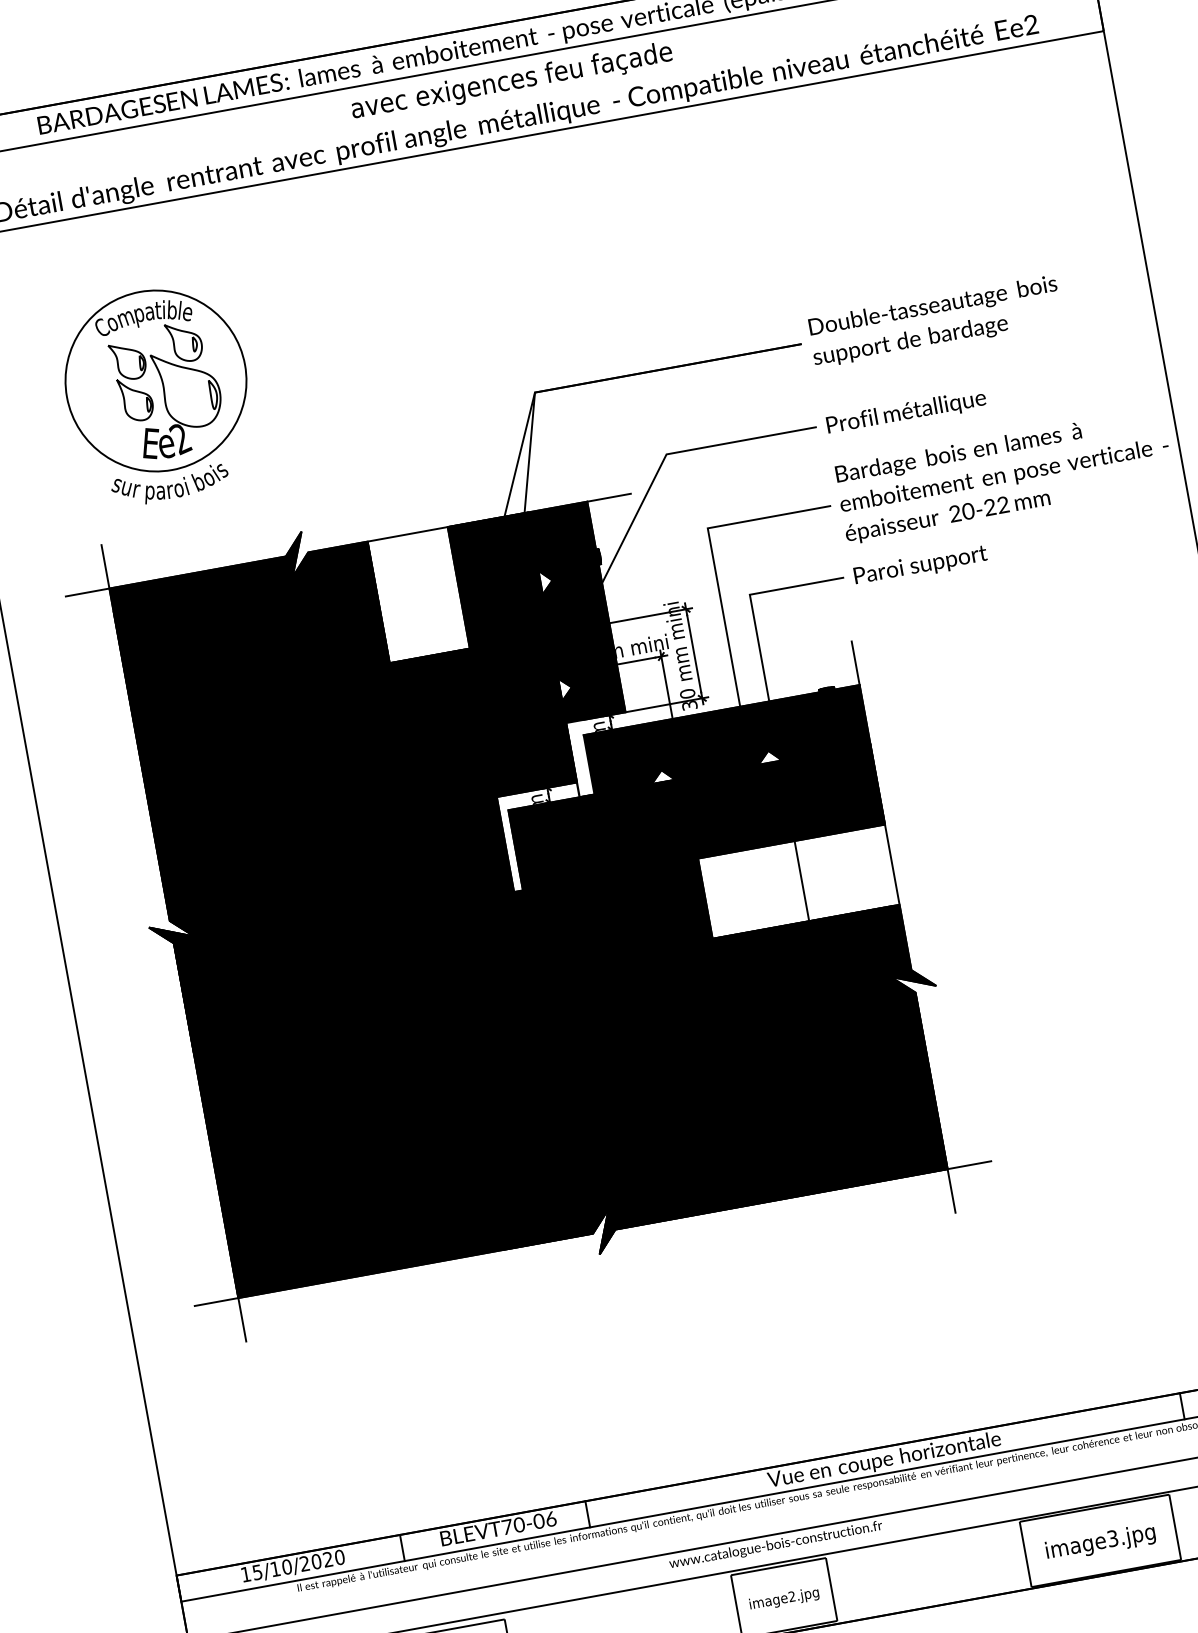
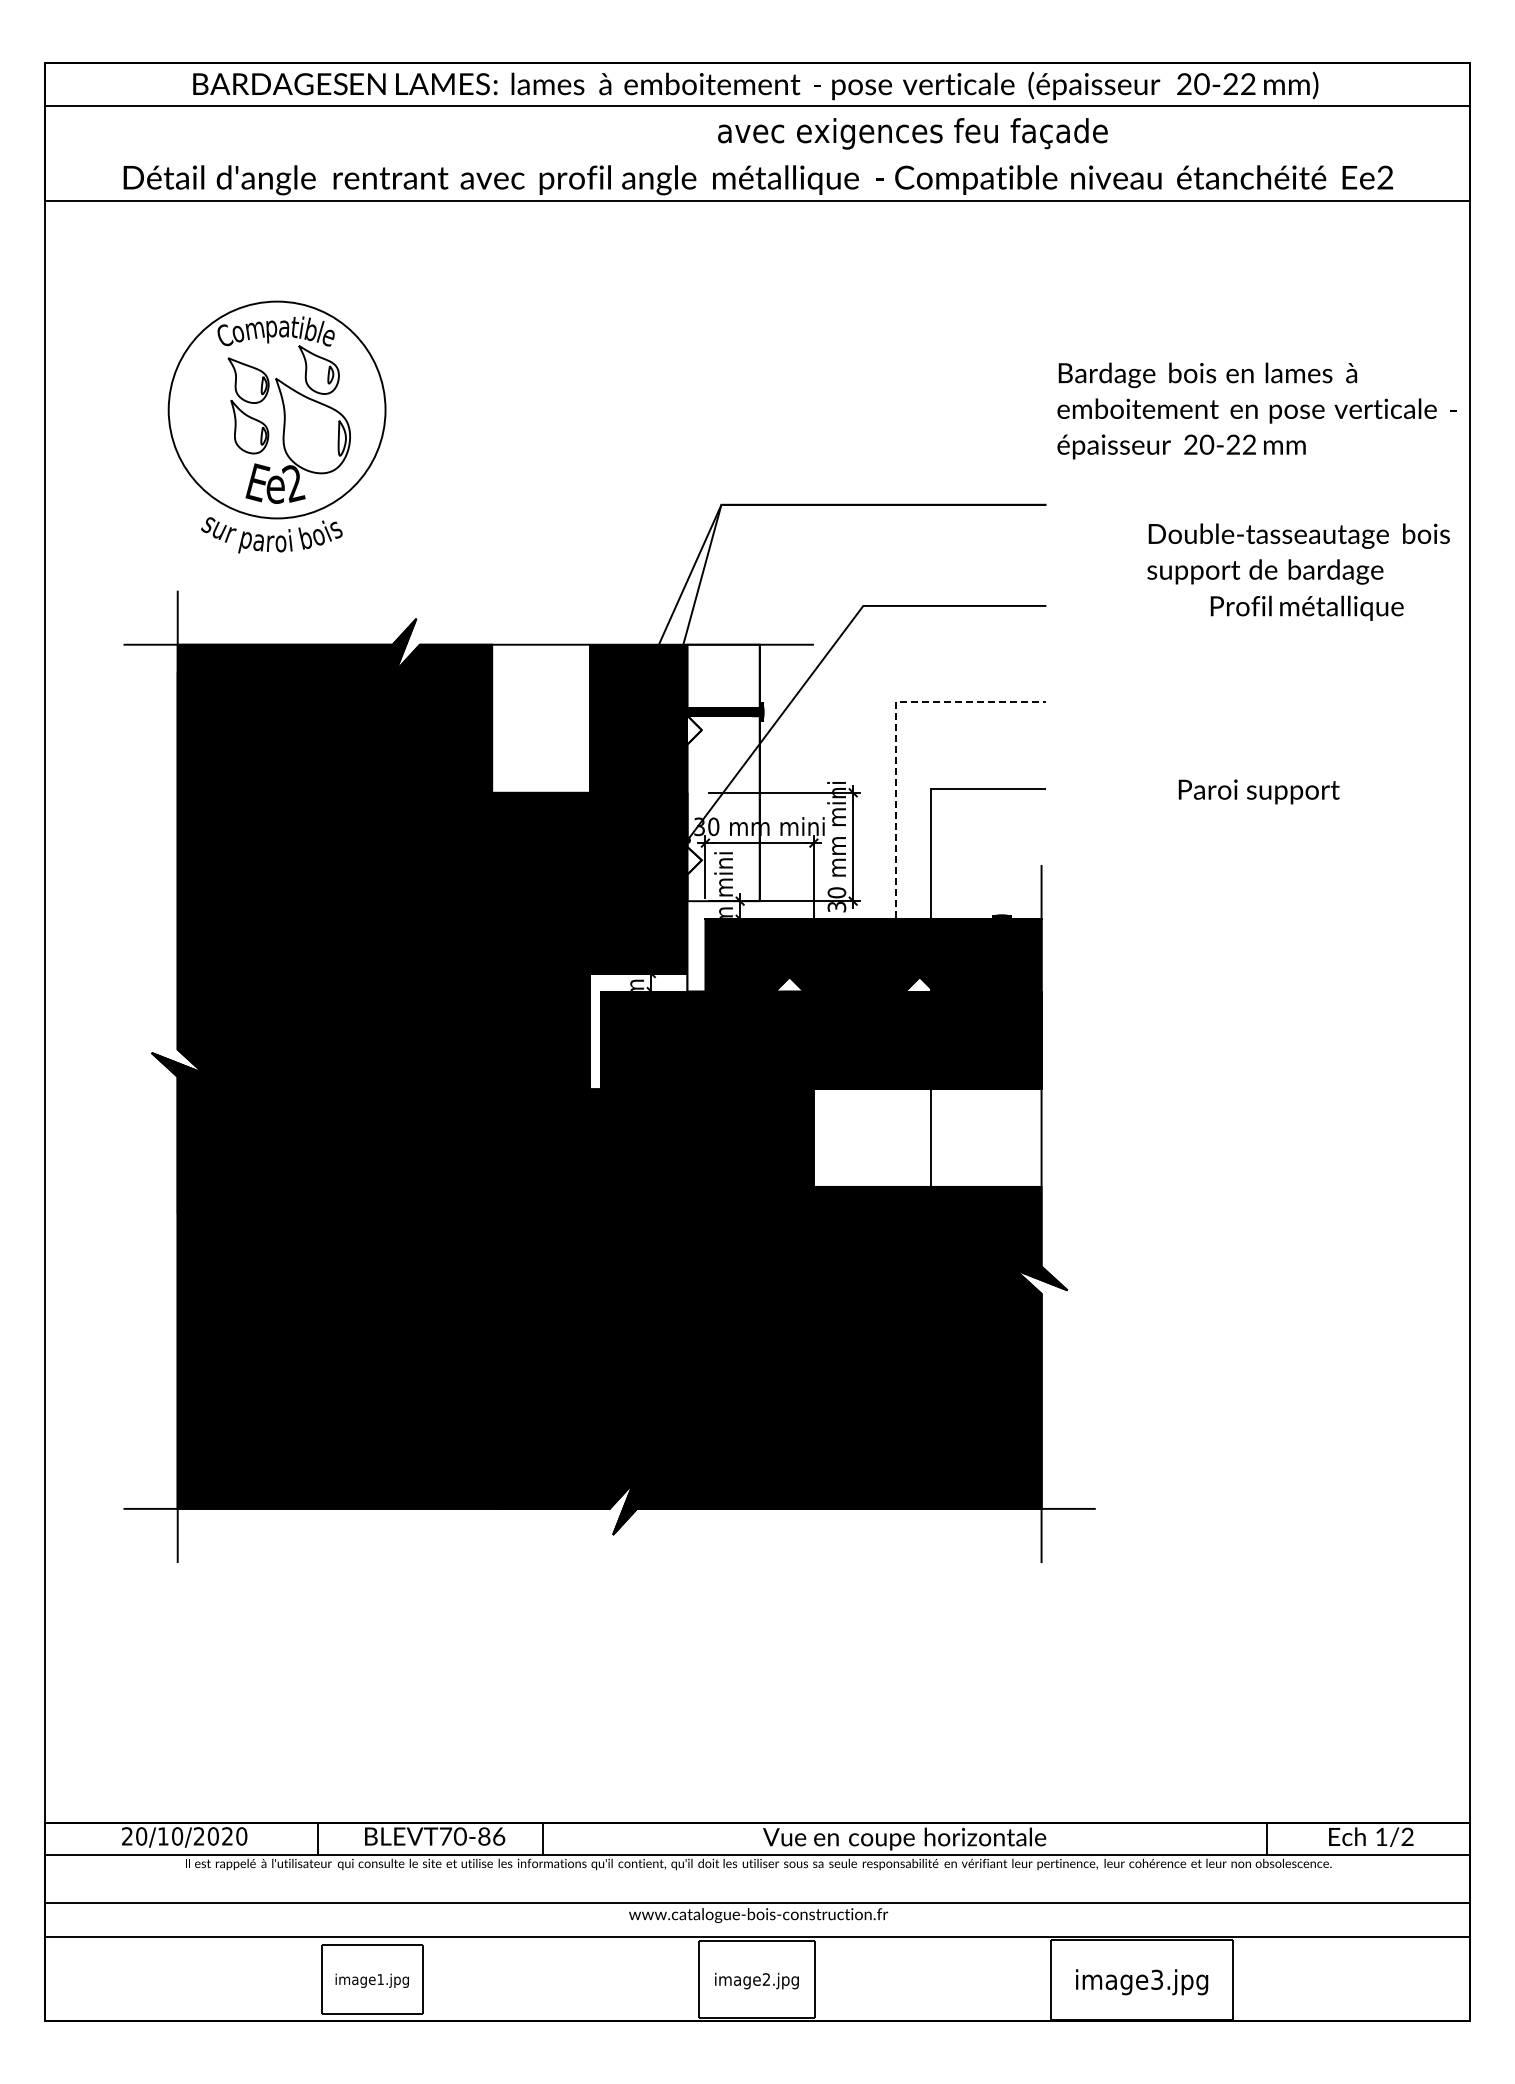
text: (511, 81) -> (912, 133), moved
text: (935, 321) -> (1298, 553), moved
text: (905, 412) -> (1306, 607), moved
text: (1003, 475) -> (1256, 410), moved
text: (920, 565) -> (1258, 791), moved
line: (716, 572) -> (896, 755), solid -> dashed
fill: (576, 612) -> (723, 772), removed
text: (539, 1522) -> (484, 1837), \c16711848;BLEVT70-06 -> \c16711848;BLEVT70-86
text: (251, 1573) -> (134, 1836), 15/10/2020 -> 20/10/2020

